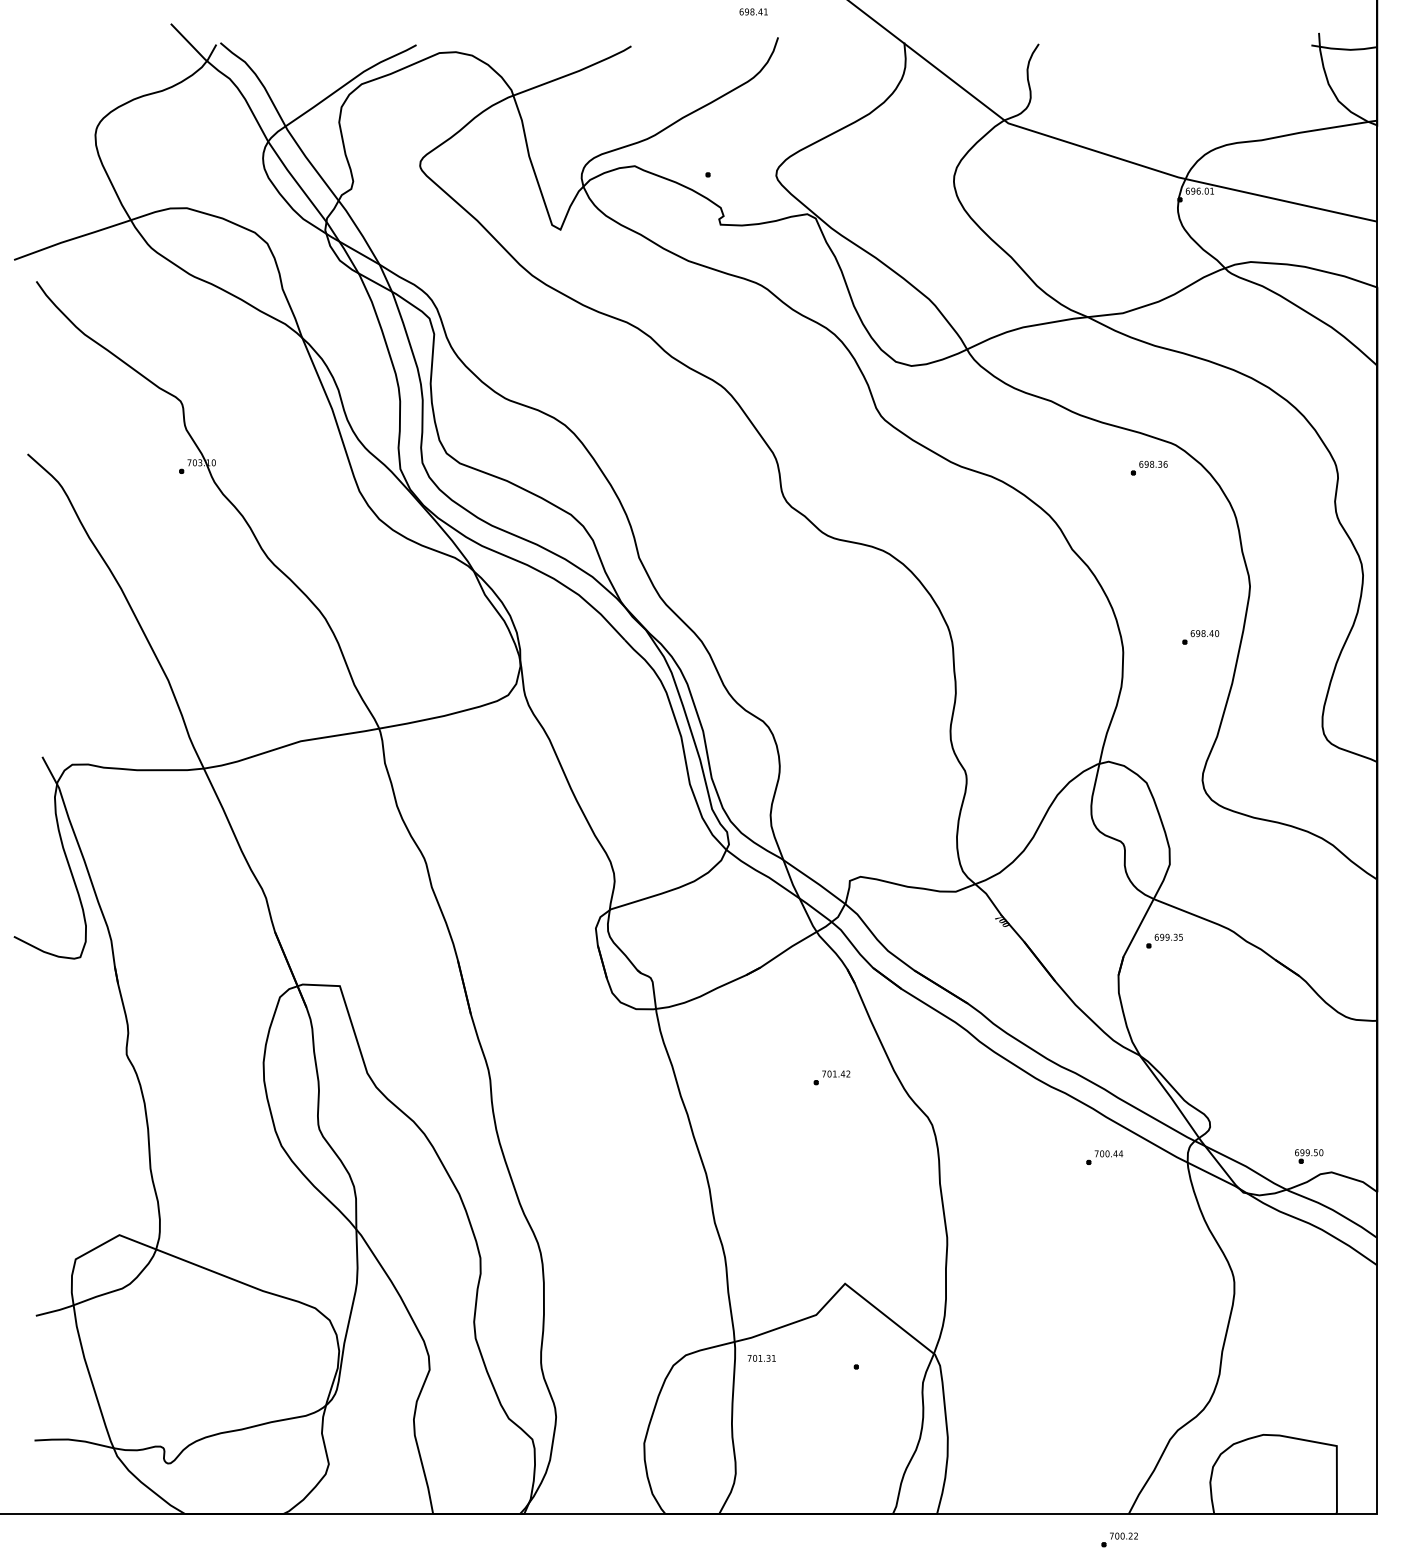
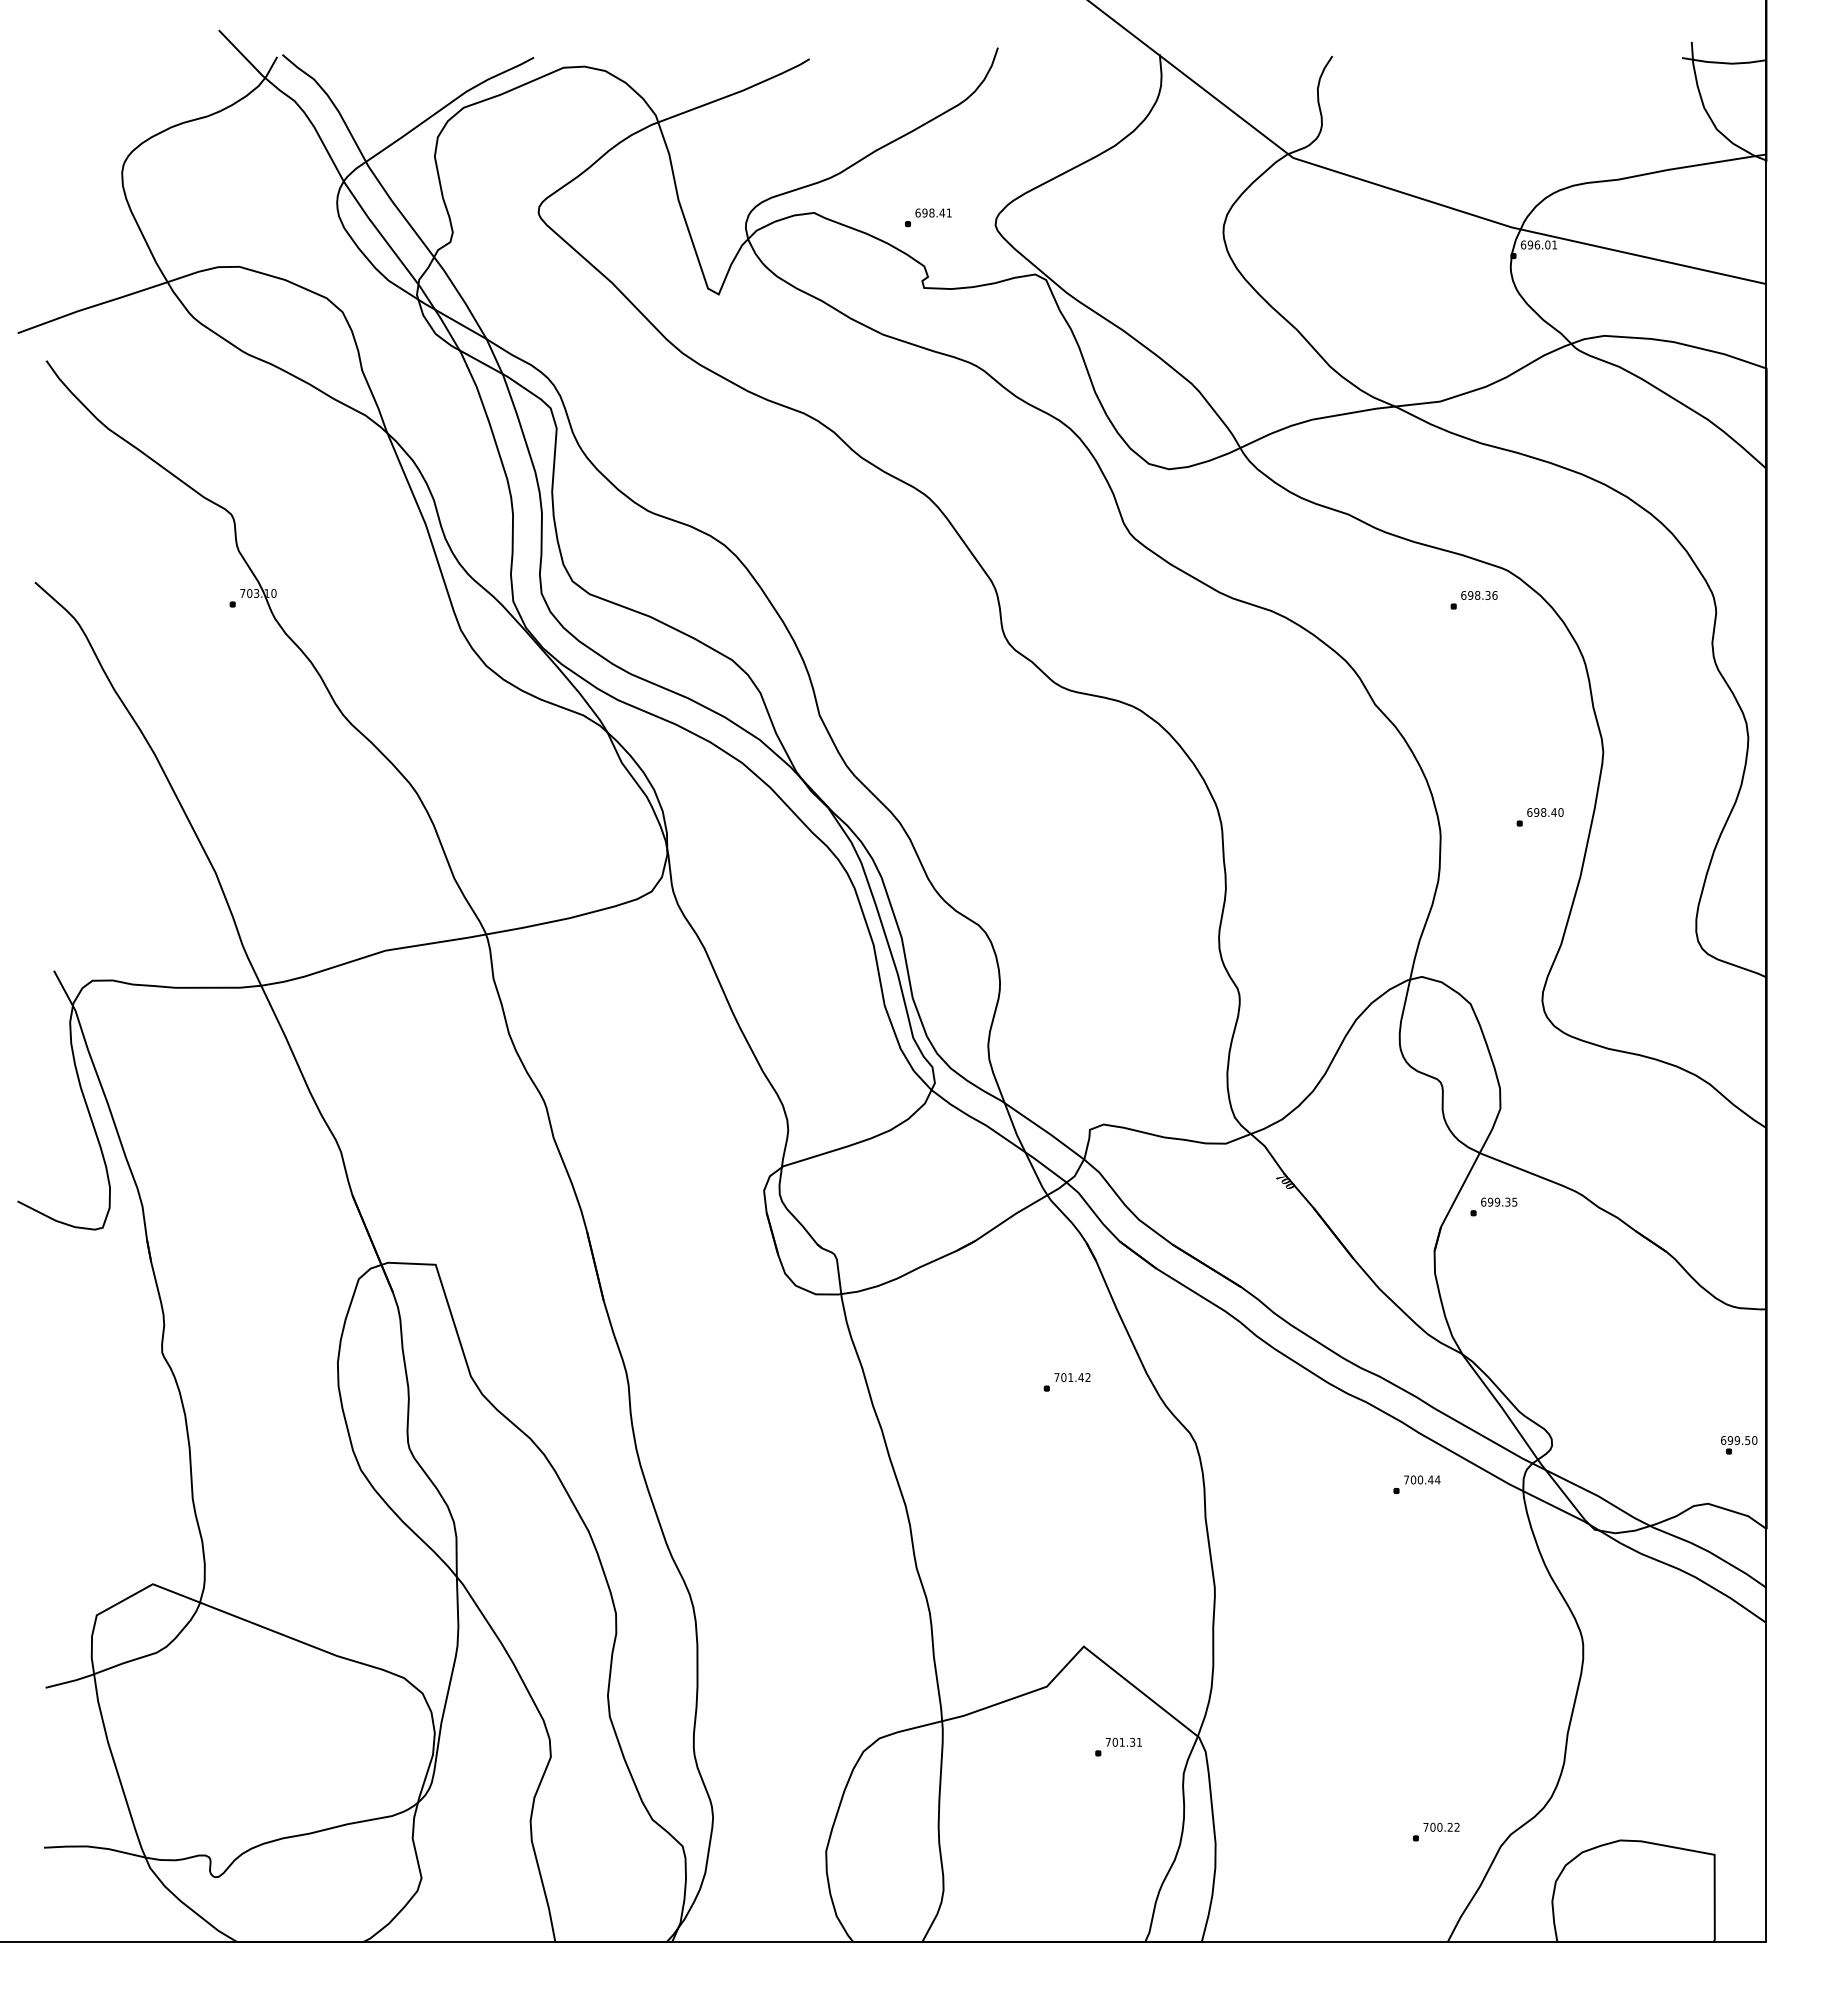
text: (753, 11) -> (933, 212), moved
part: (1309, 1156) -> (1739, 1445), moved
text: (761, 1357) -> (1123, 1741), moved
part: (1119, 1539) -> (1435, 1831), moved

